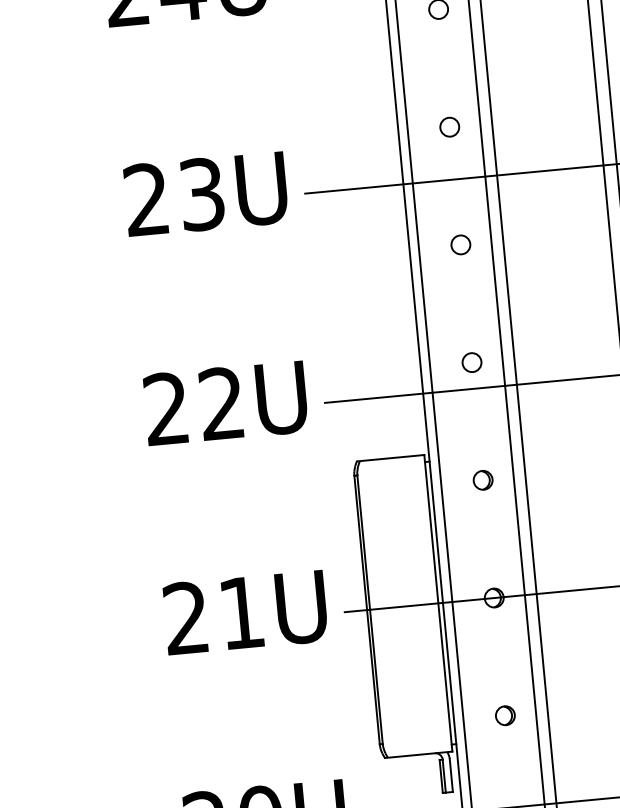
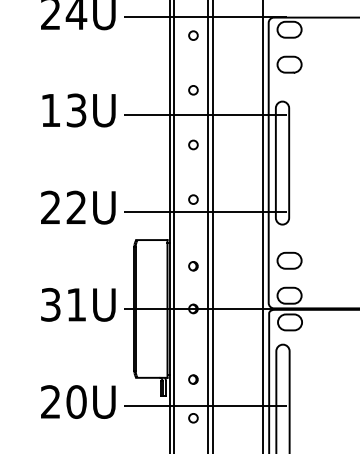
text: (145, 197) -> (50, 109), 23U -> 13U
part: (483, 480) -> (193, 266), moved
text: (185, 617) -> (50, 304), 21U -> 31U
part: (505, 715) -> (193, 379), moved

